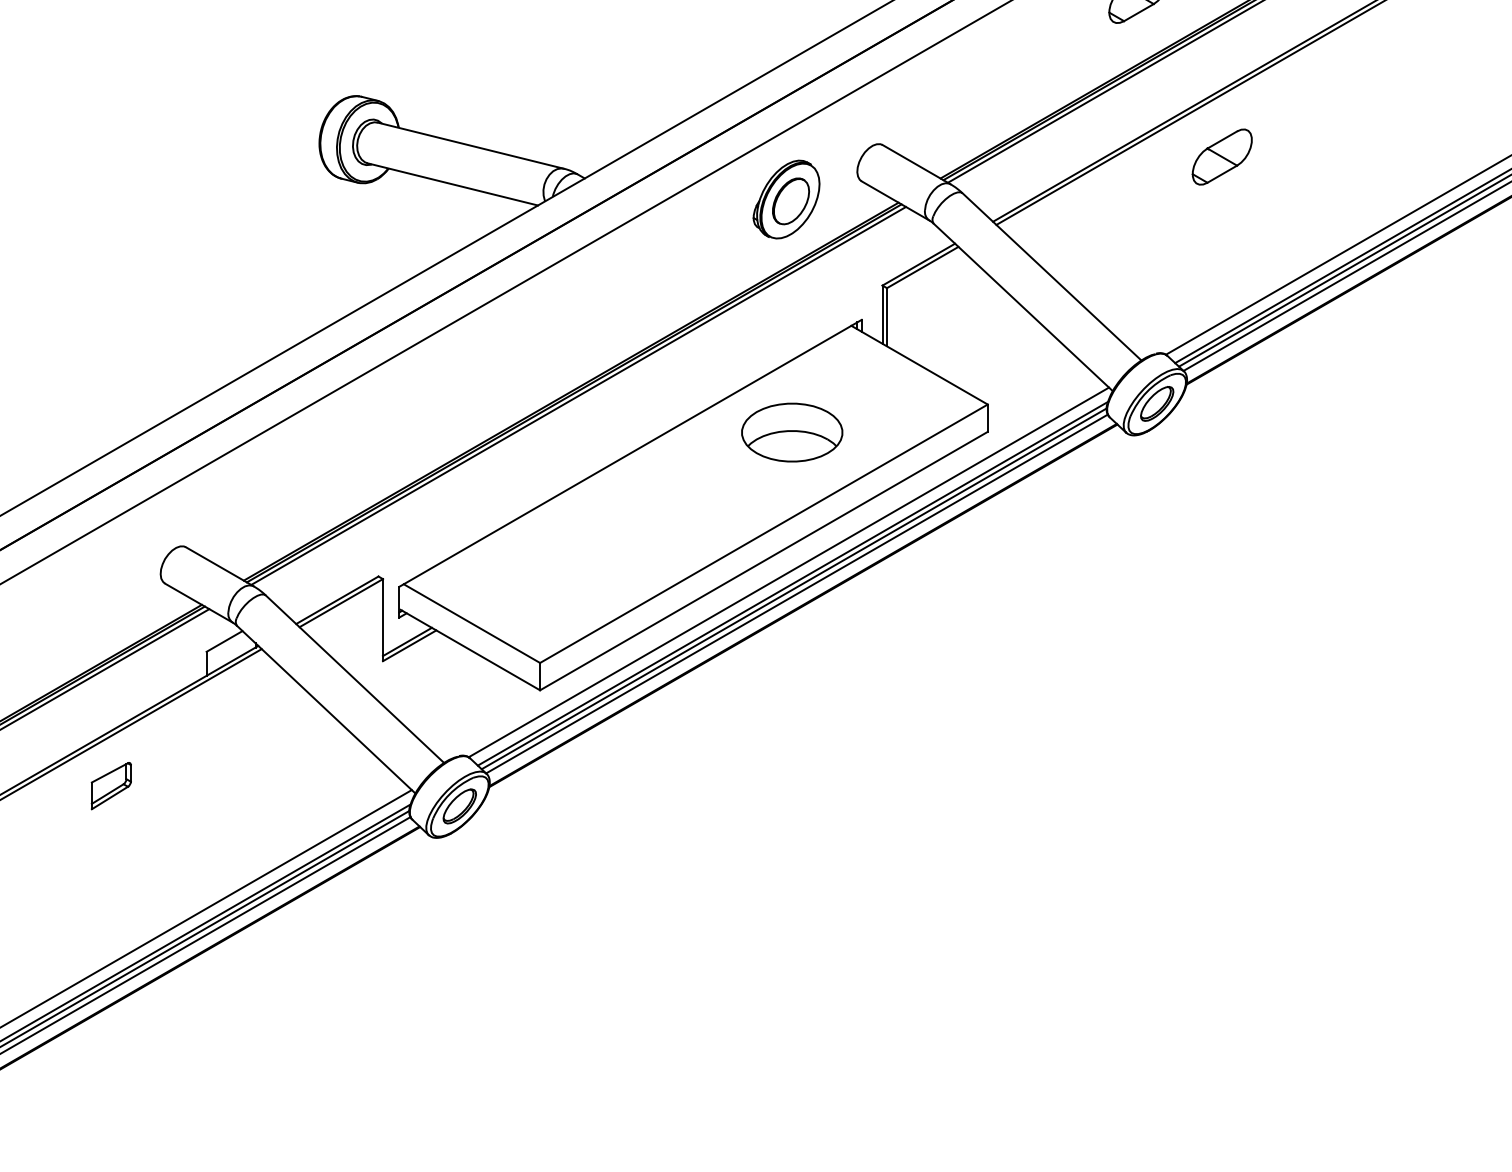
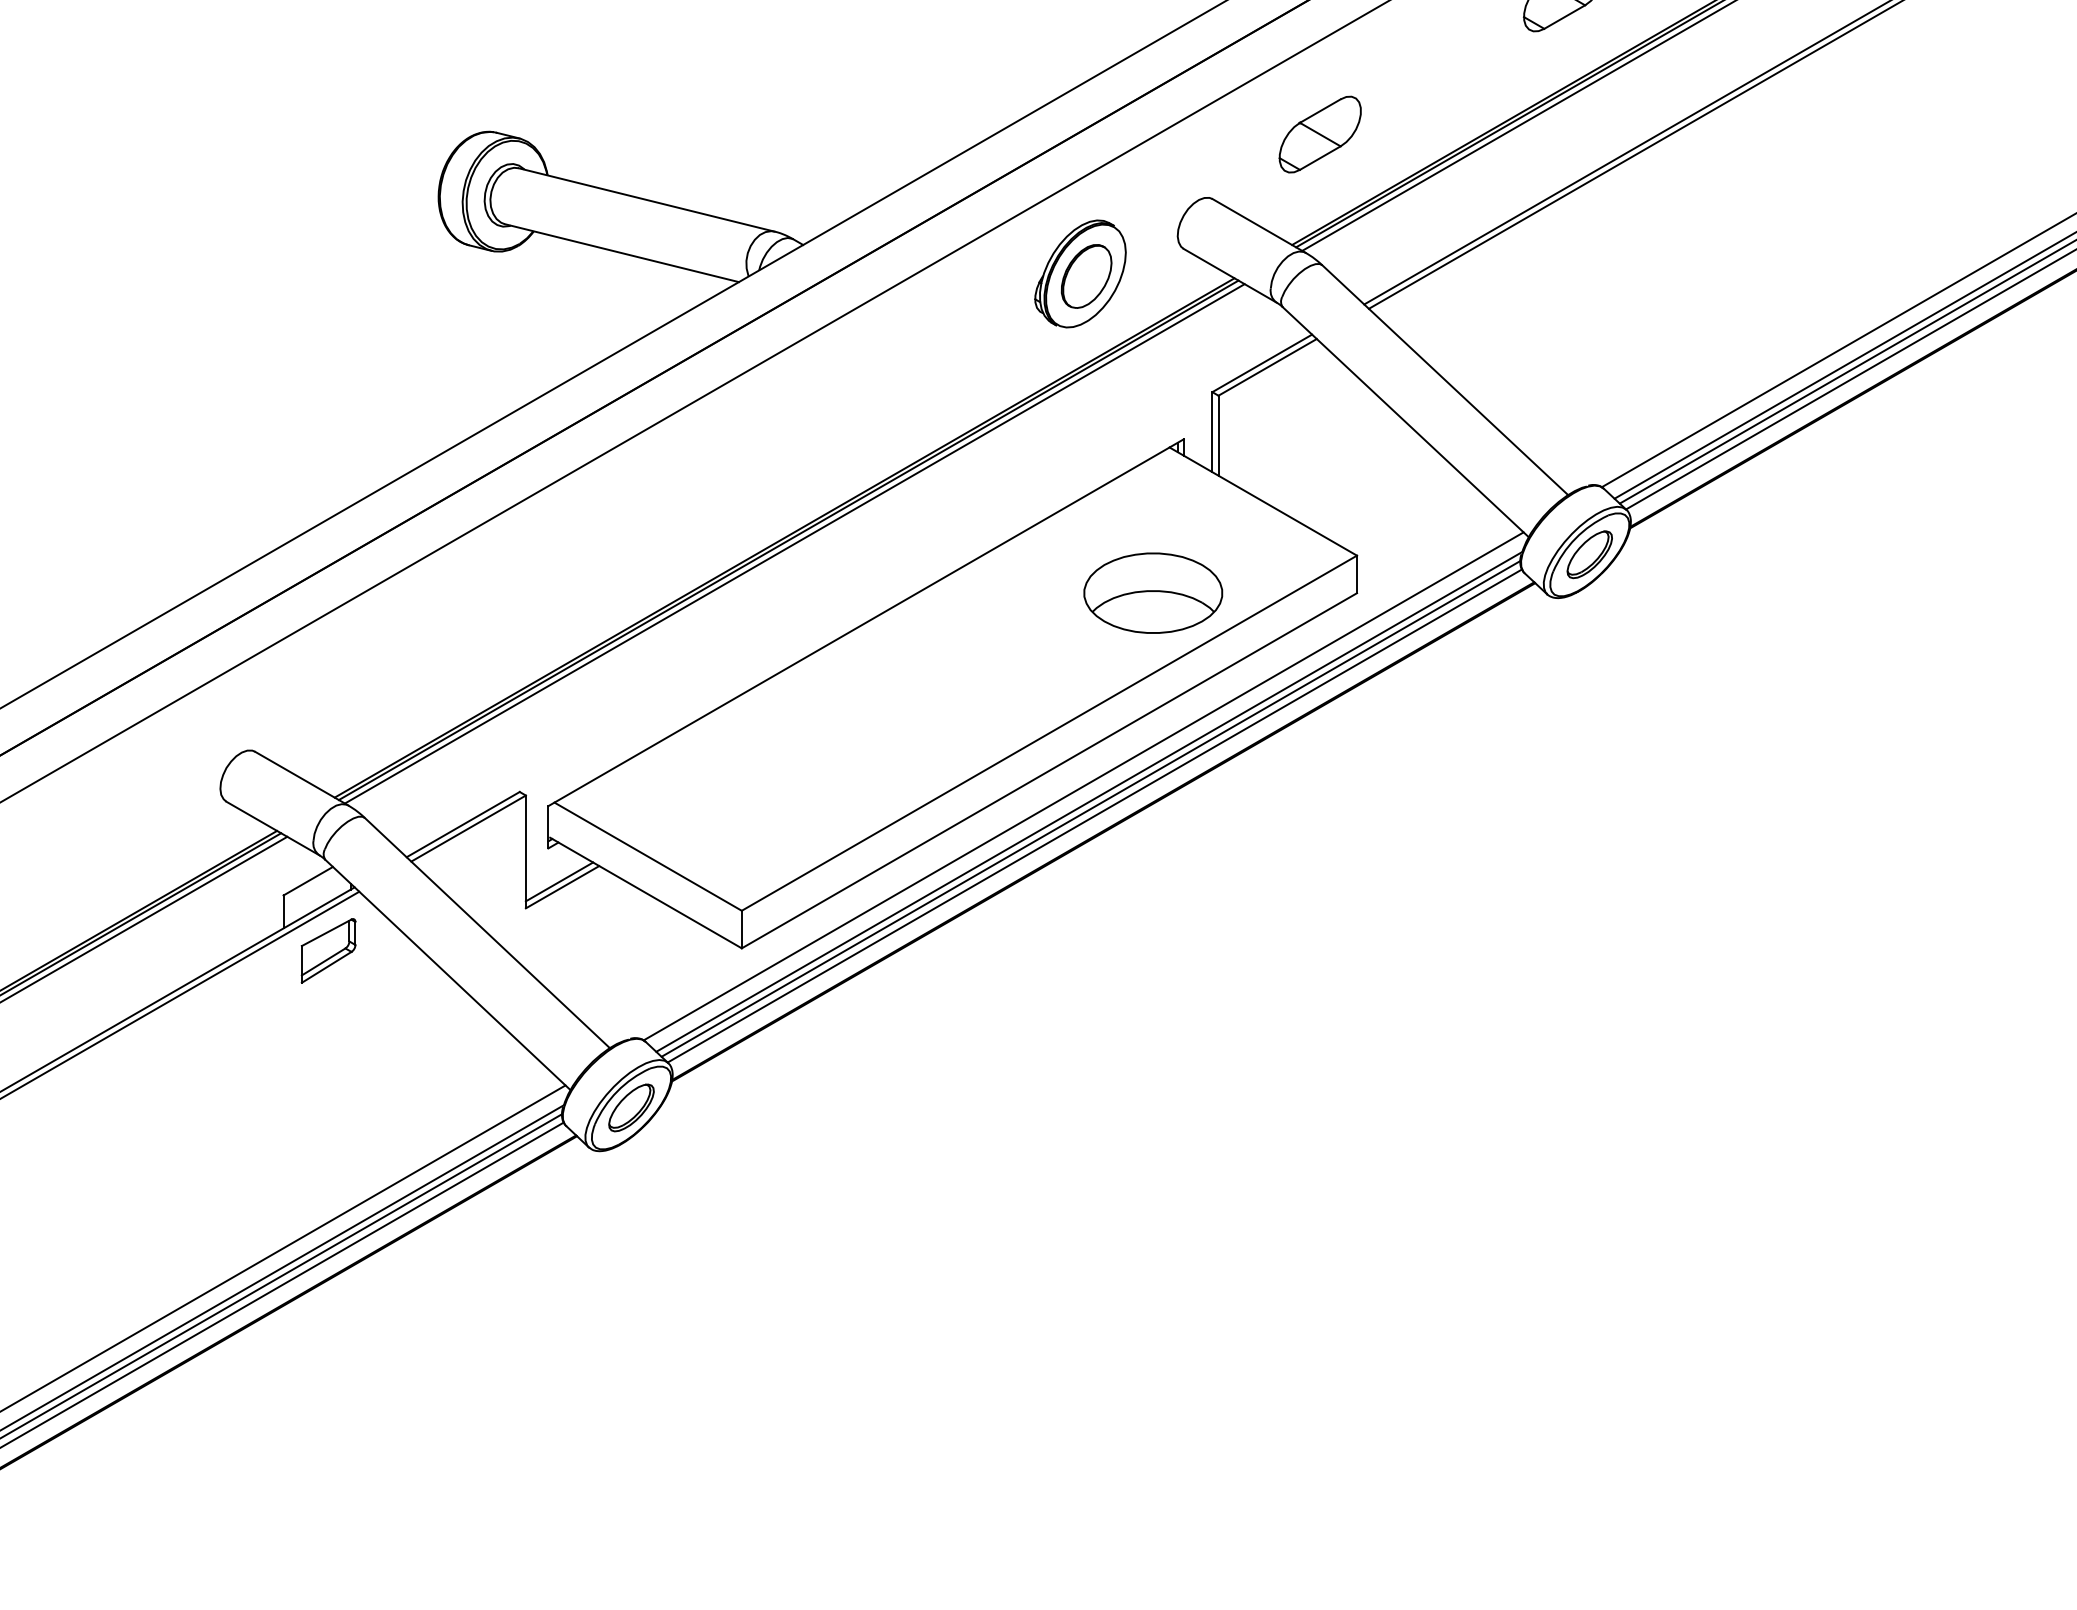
part: (1221, 157) -> (1319, 134), moved
part: (792, 432) -> (1153, 592), moved
part: (111, 785) -> (328, 950), moved

